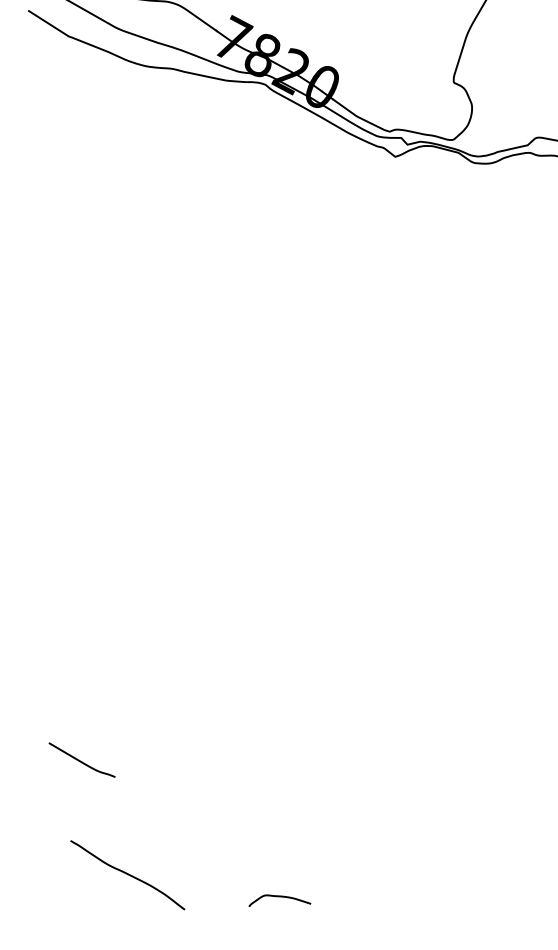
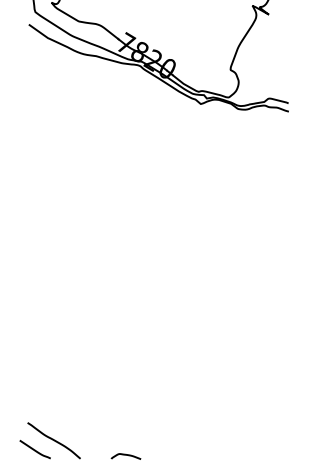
curve: (80, 760) -> (34, 449), moved

